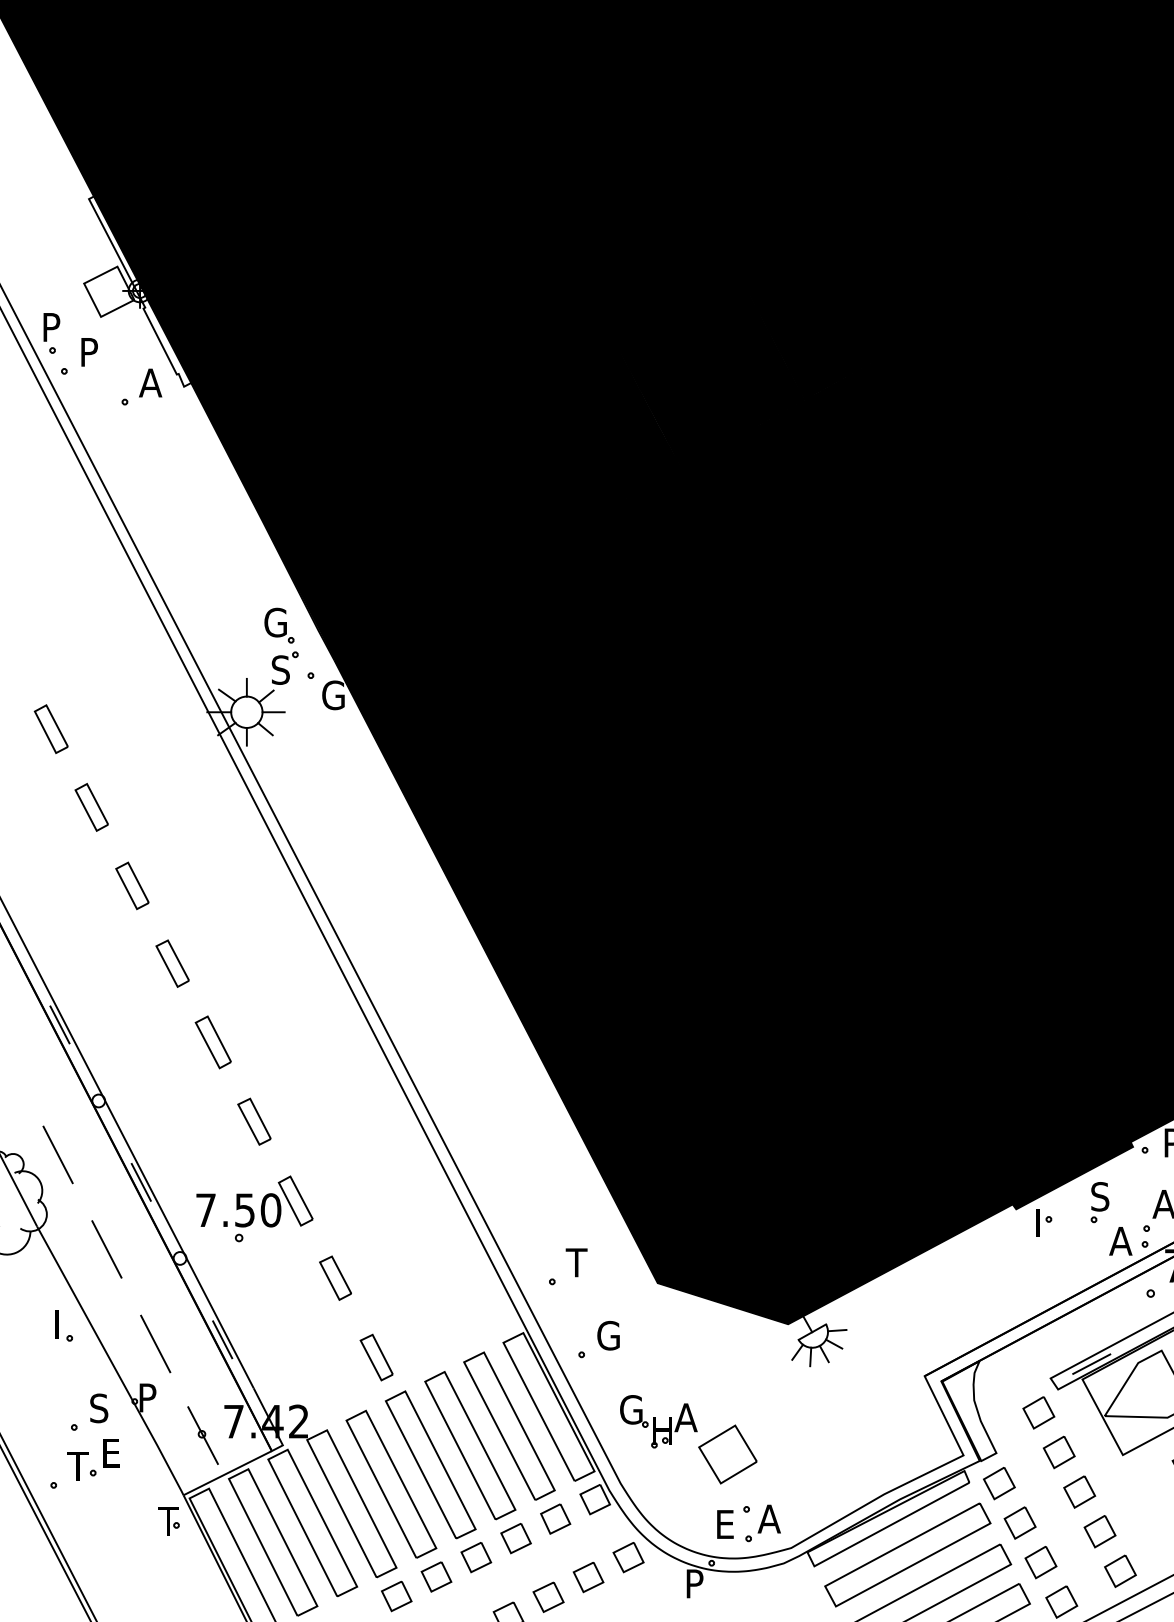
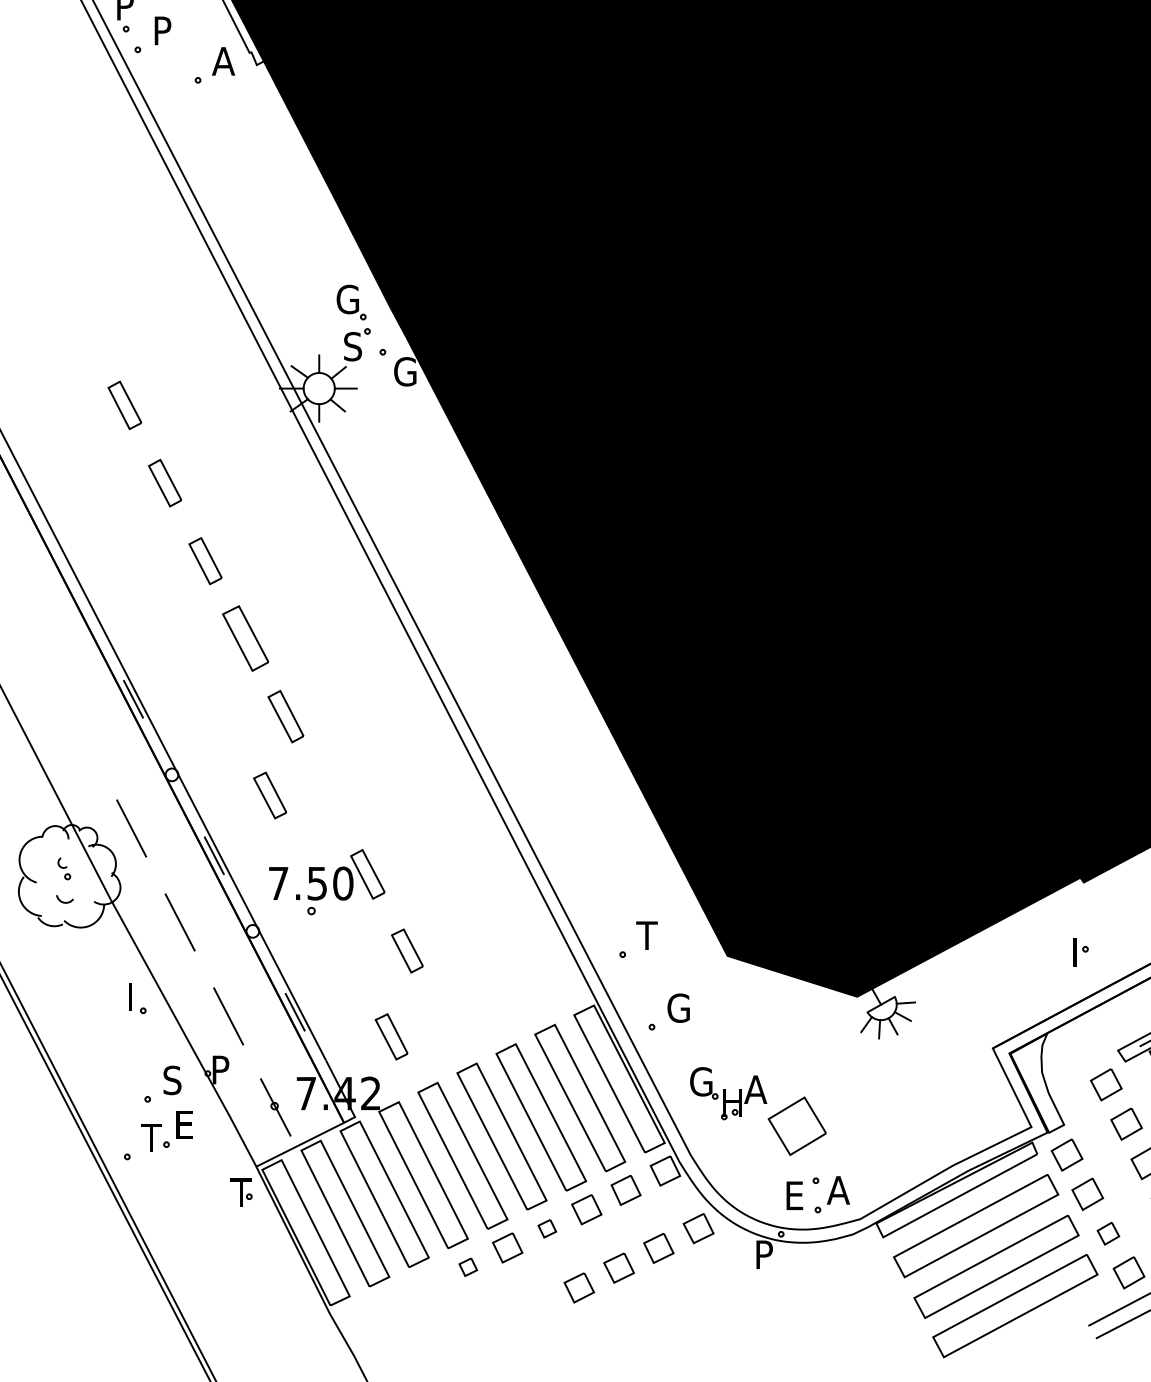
part: (172, 963) -> (245, 638), size x1.4
part: (254, 1121) -> (270, 795), moved
part: (1044, 1222) -> (1081, 952), moved
part: (376, 1357) -> (391, 1036), moved
part: (476, 1557) -> (547, 1228), size x0.6
part: (1040, 1562) -> (1107, 1233), size x0.7
part: (396, 1596) -> (467, 1267), size x0.6

